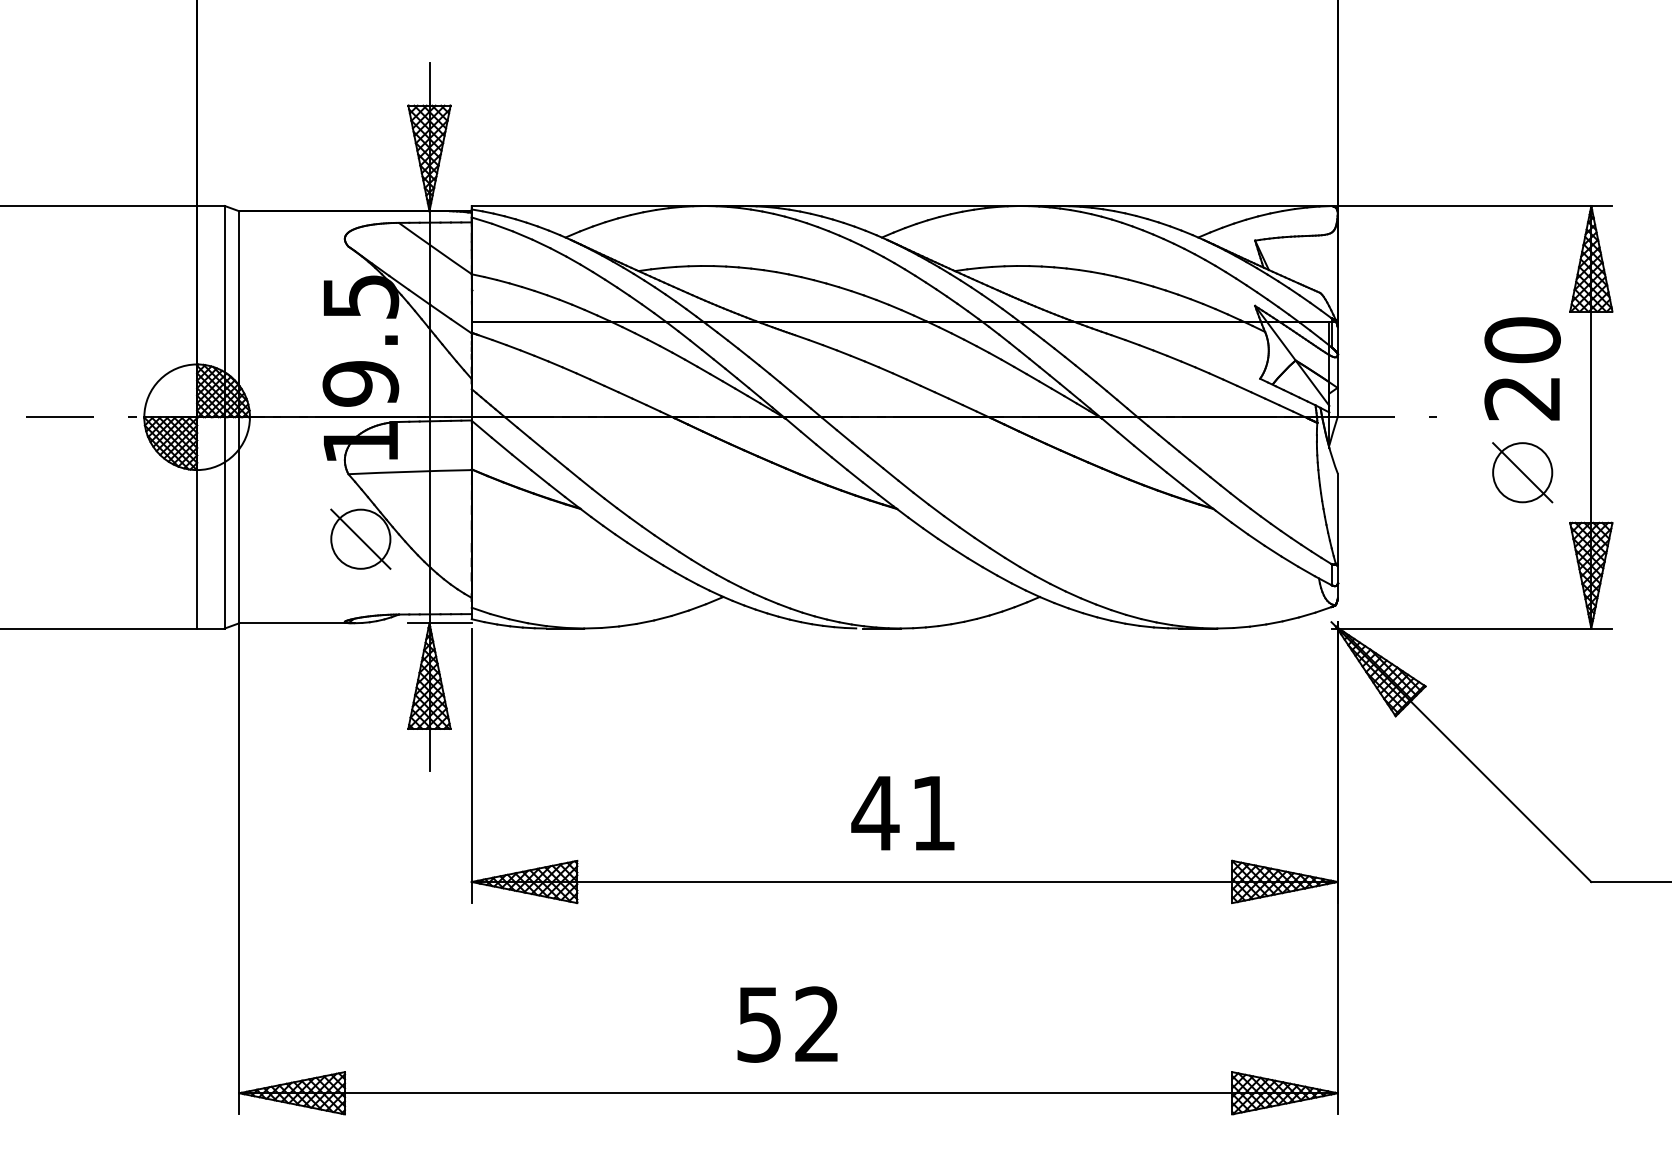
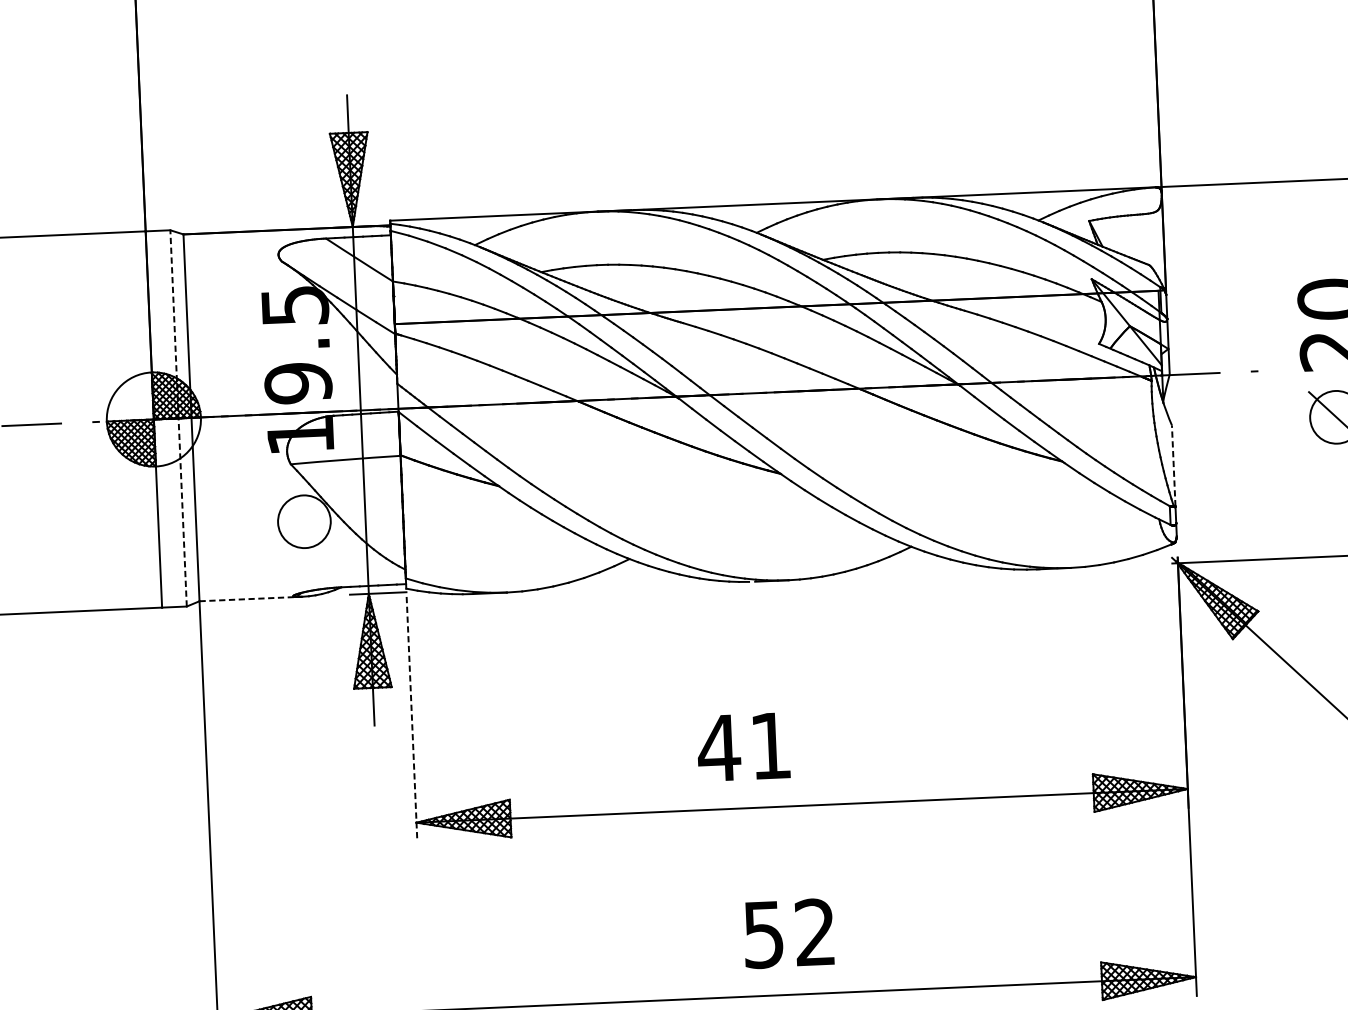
line: (224, 416) -> (178, 417), solid -> dashed
line: (1337, 518) -> (1173, 465), solid -> dashed
line: (360, 538) -> (304, 521), removed
line: (297, 623) -> (251, 599), solid -> dashed
line: (471, 766) -> (411, 719), solid -> dashed
text: (902, 813) -> (743, 747), moved
text: (787, 1024) -> (788, 933), moved

